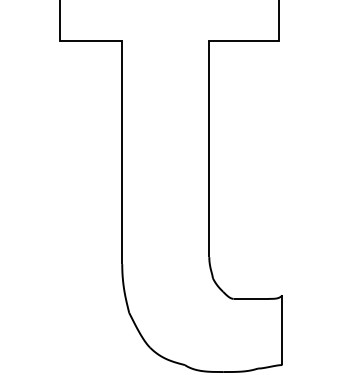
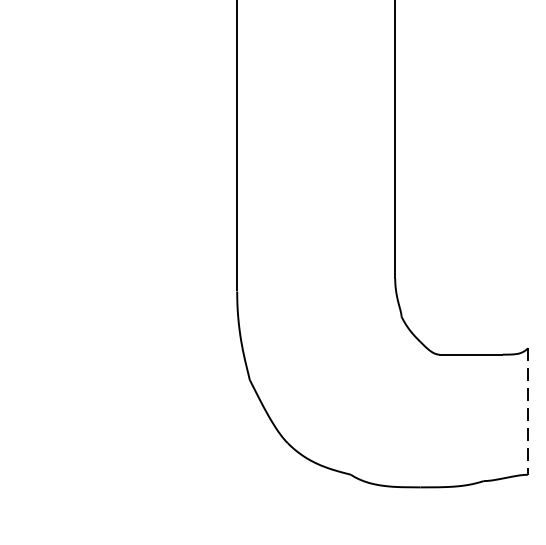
line: (282, 330) -> (528, 412), solid -> dashed

